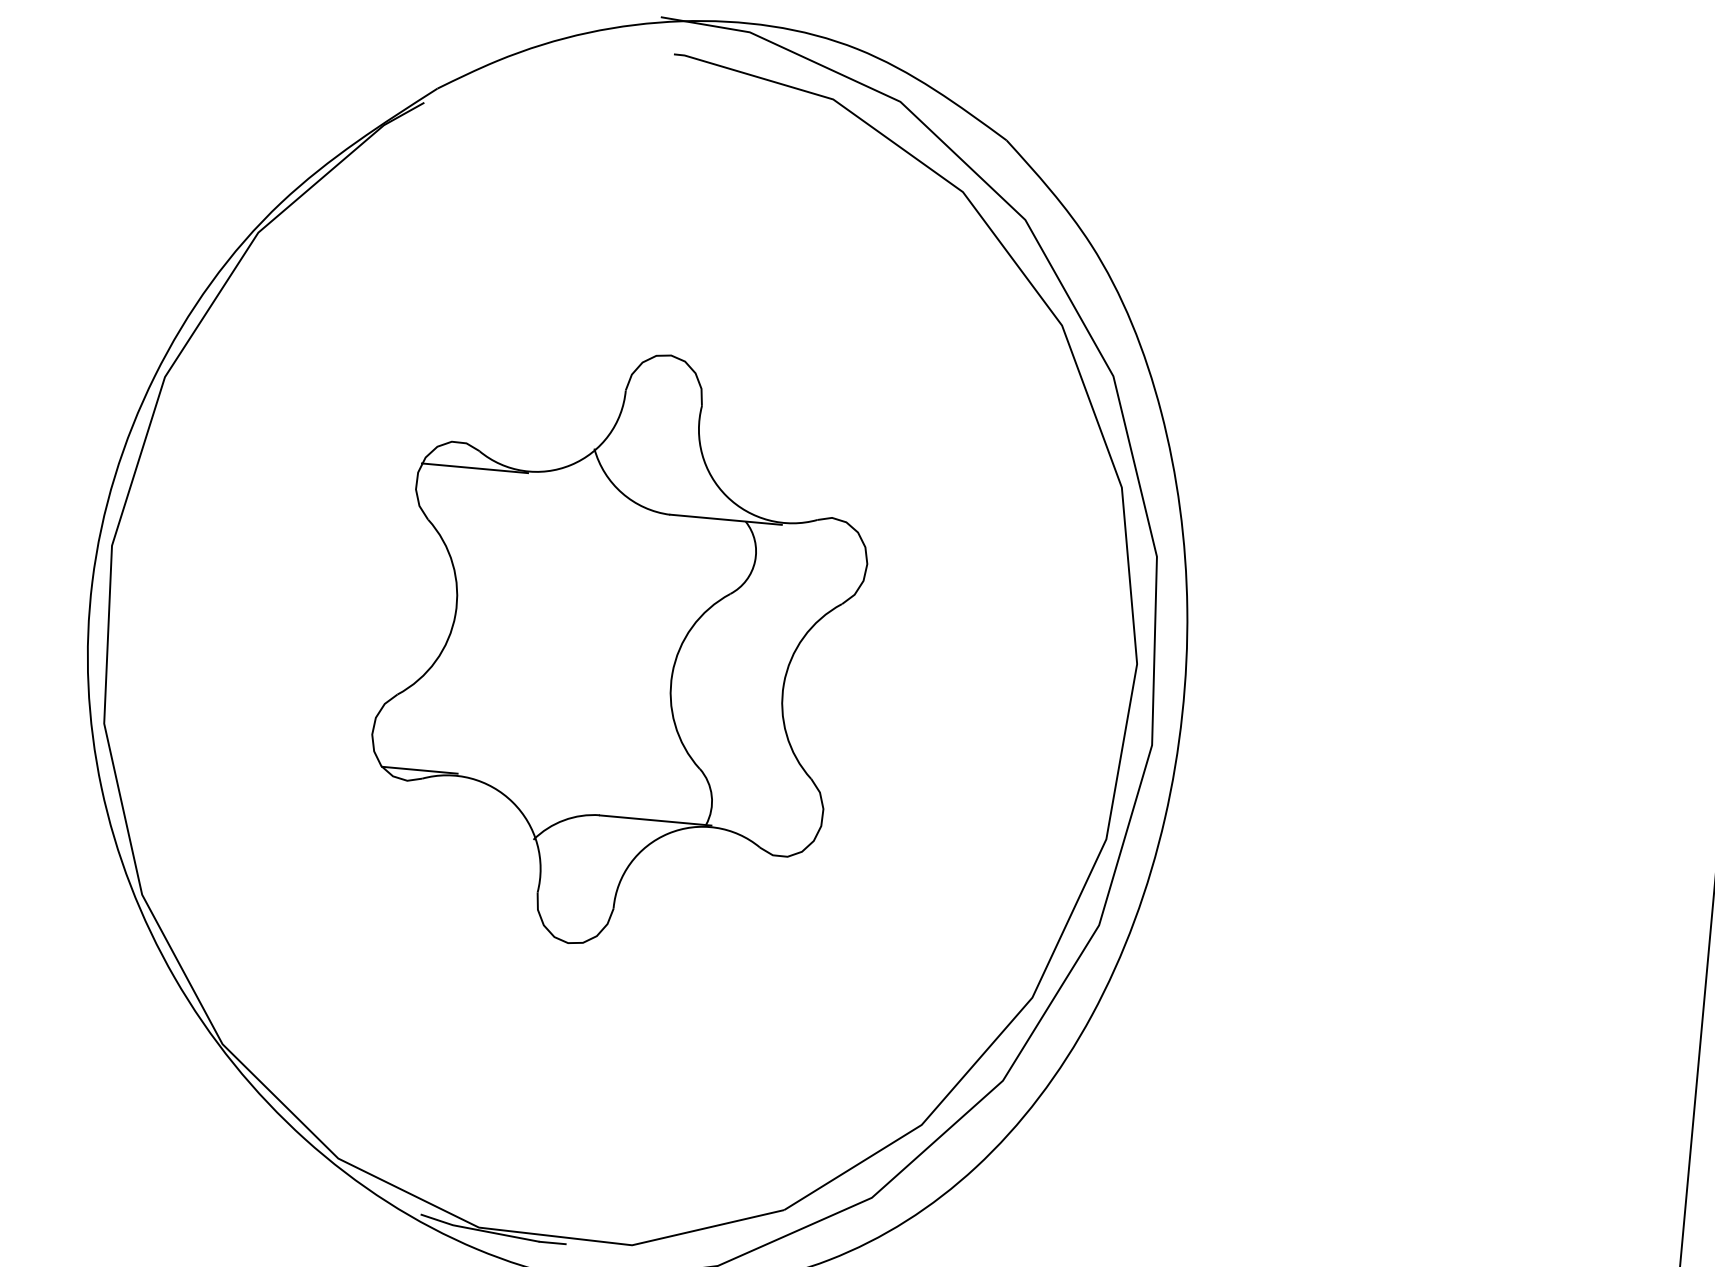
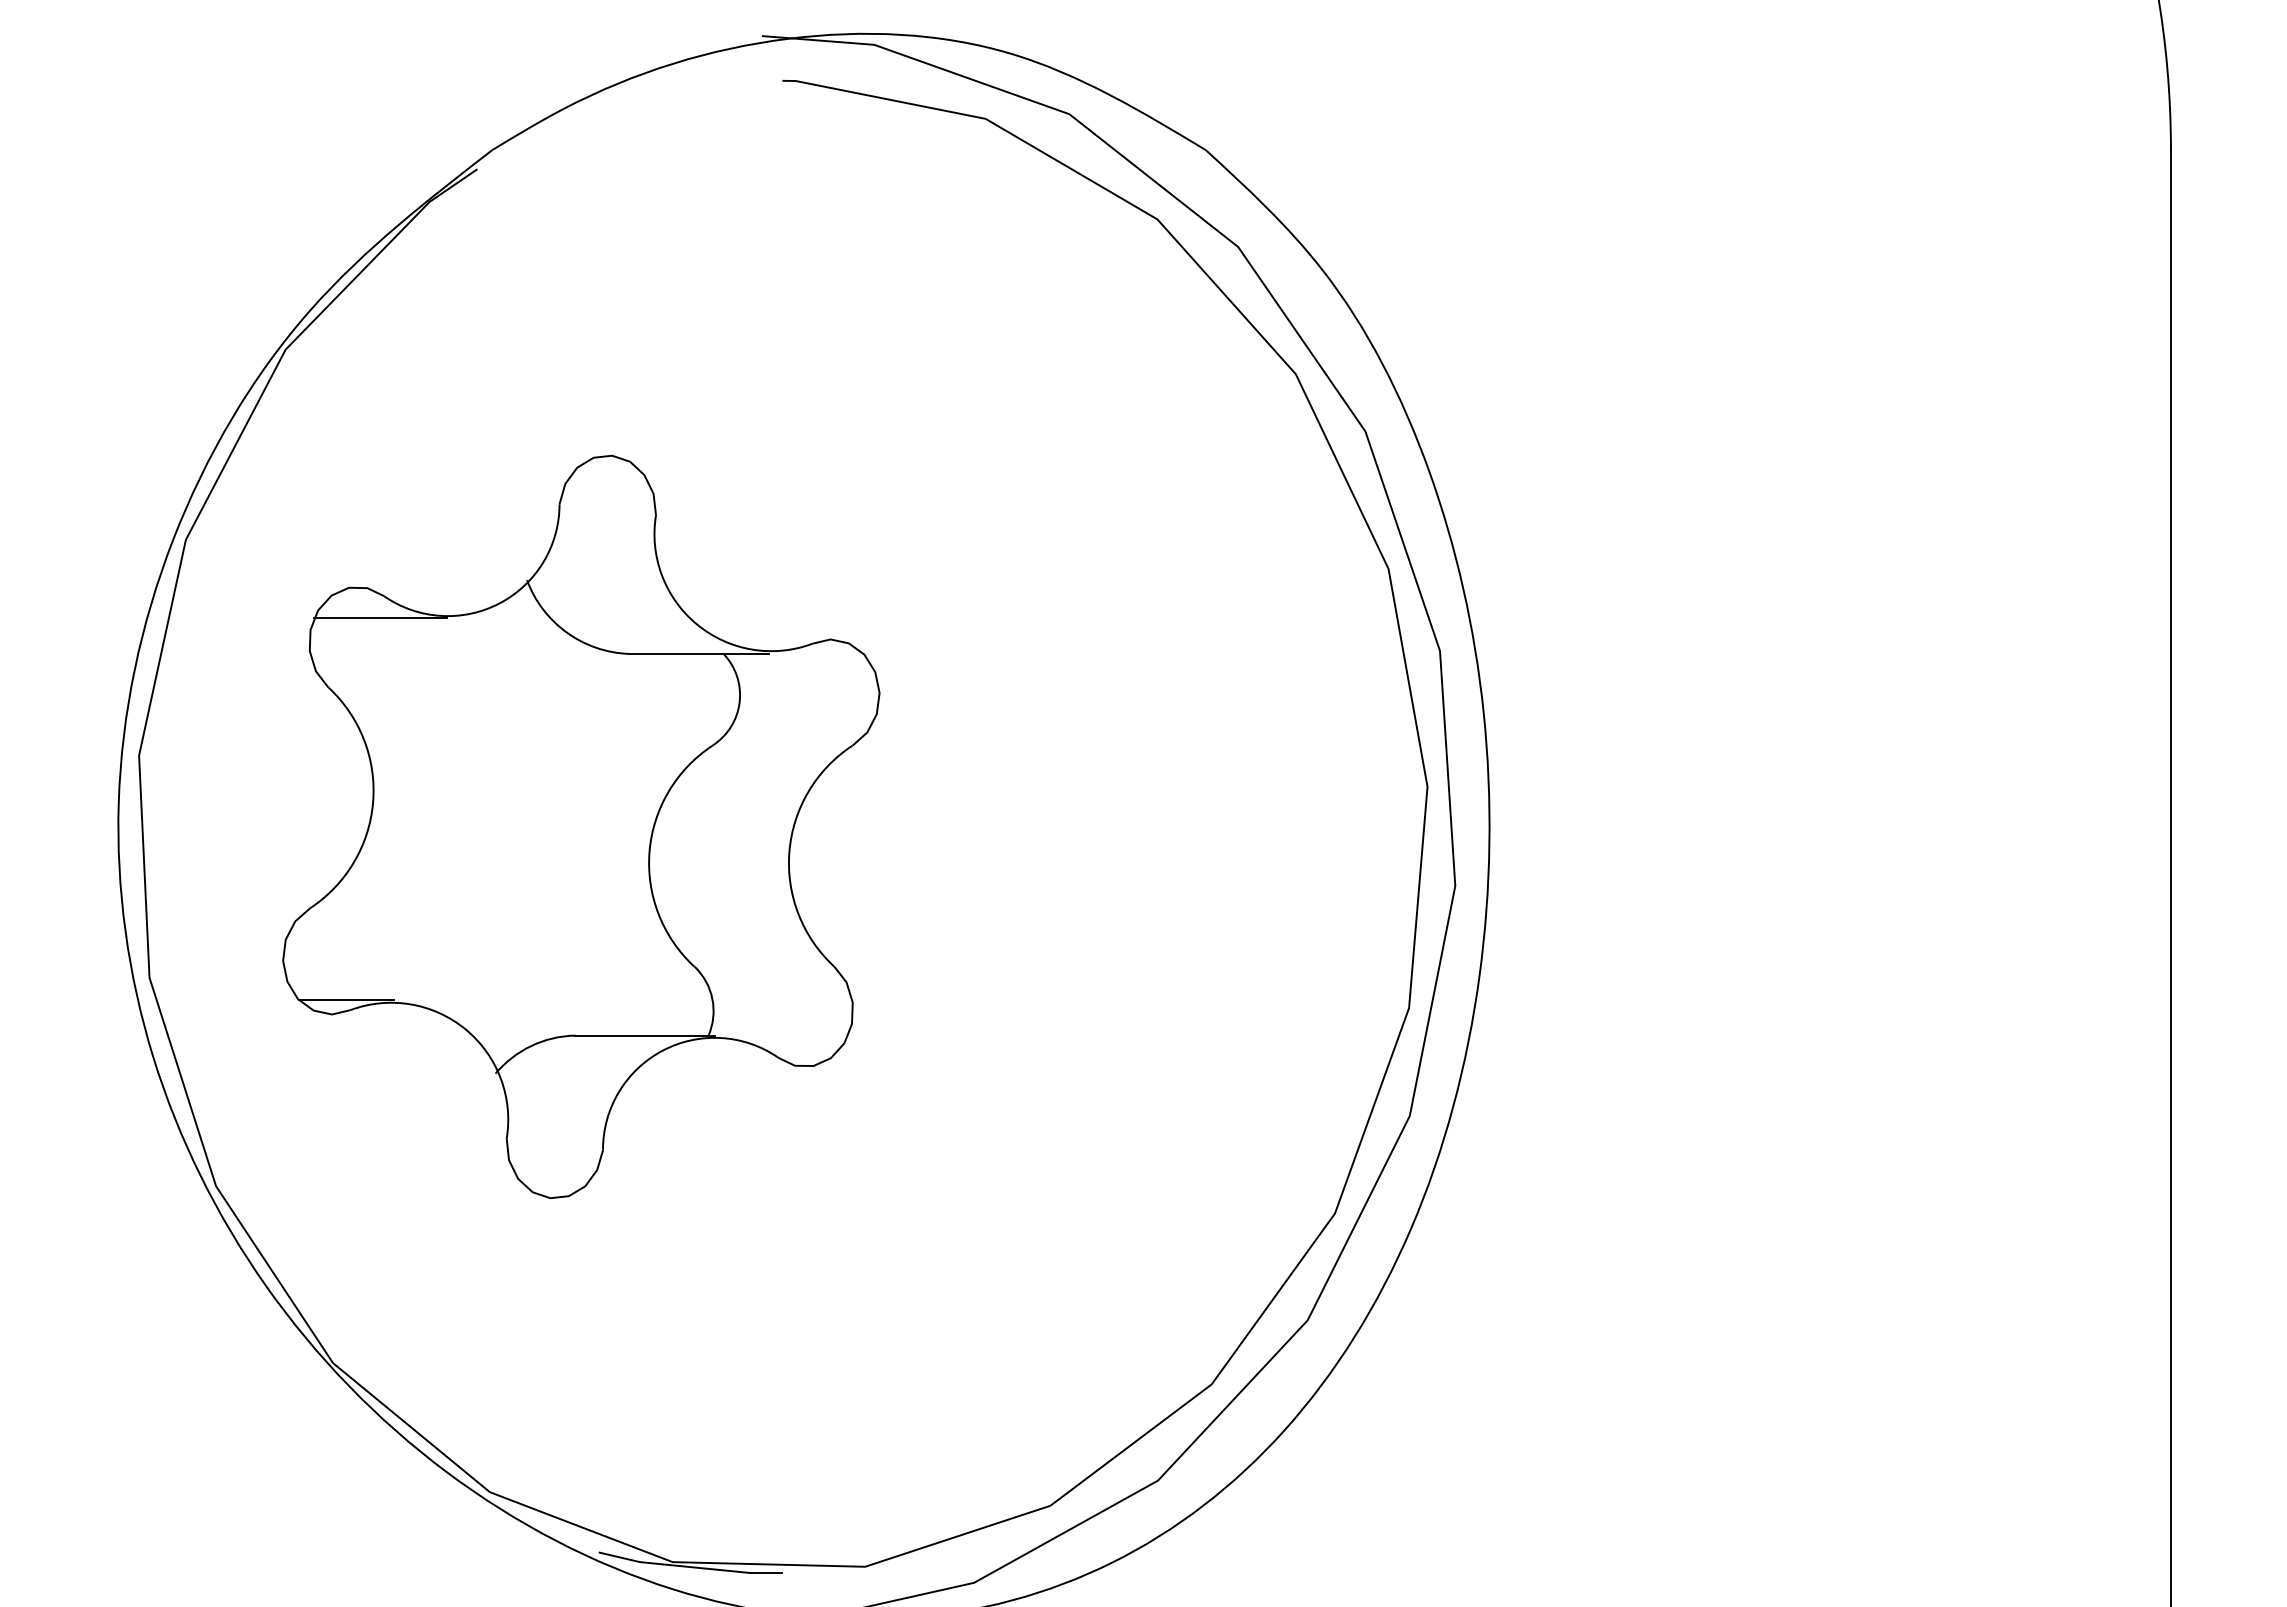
part: (619, 648) -> (581, 826), moved

